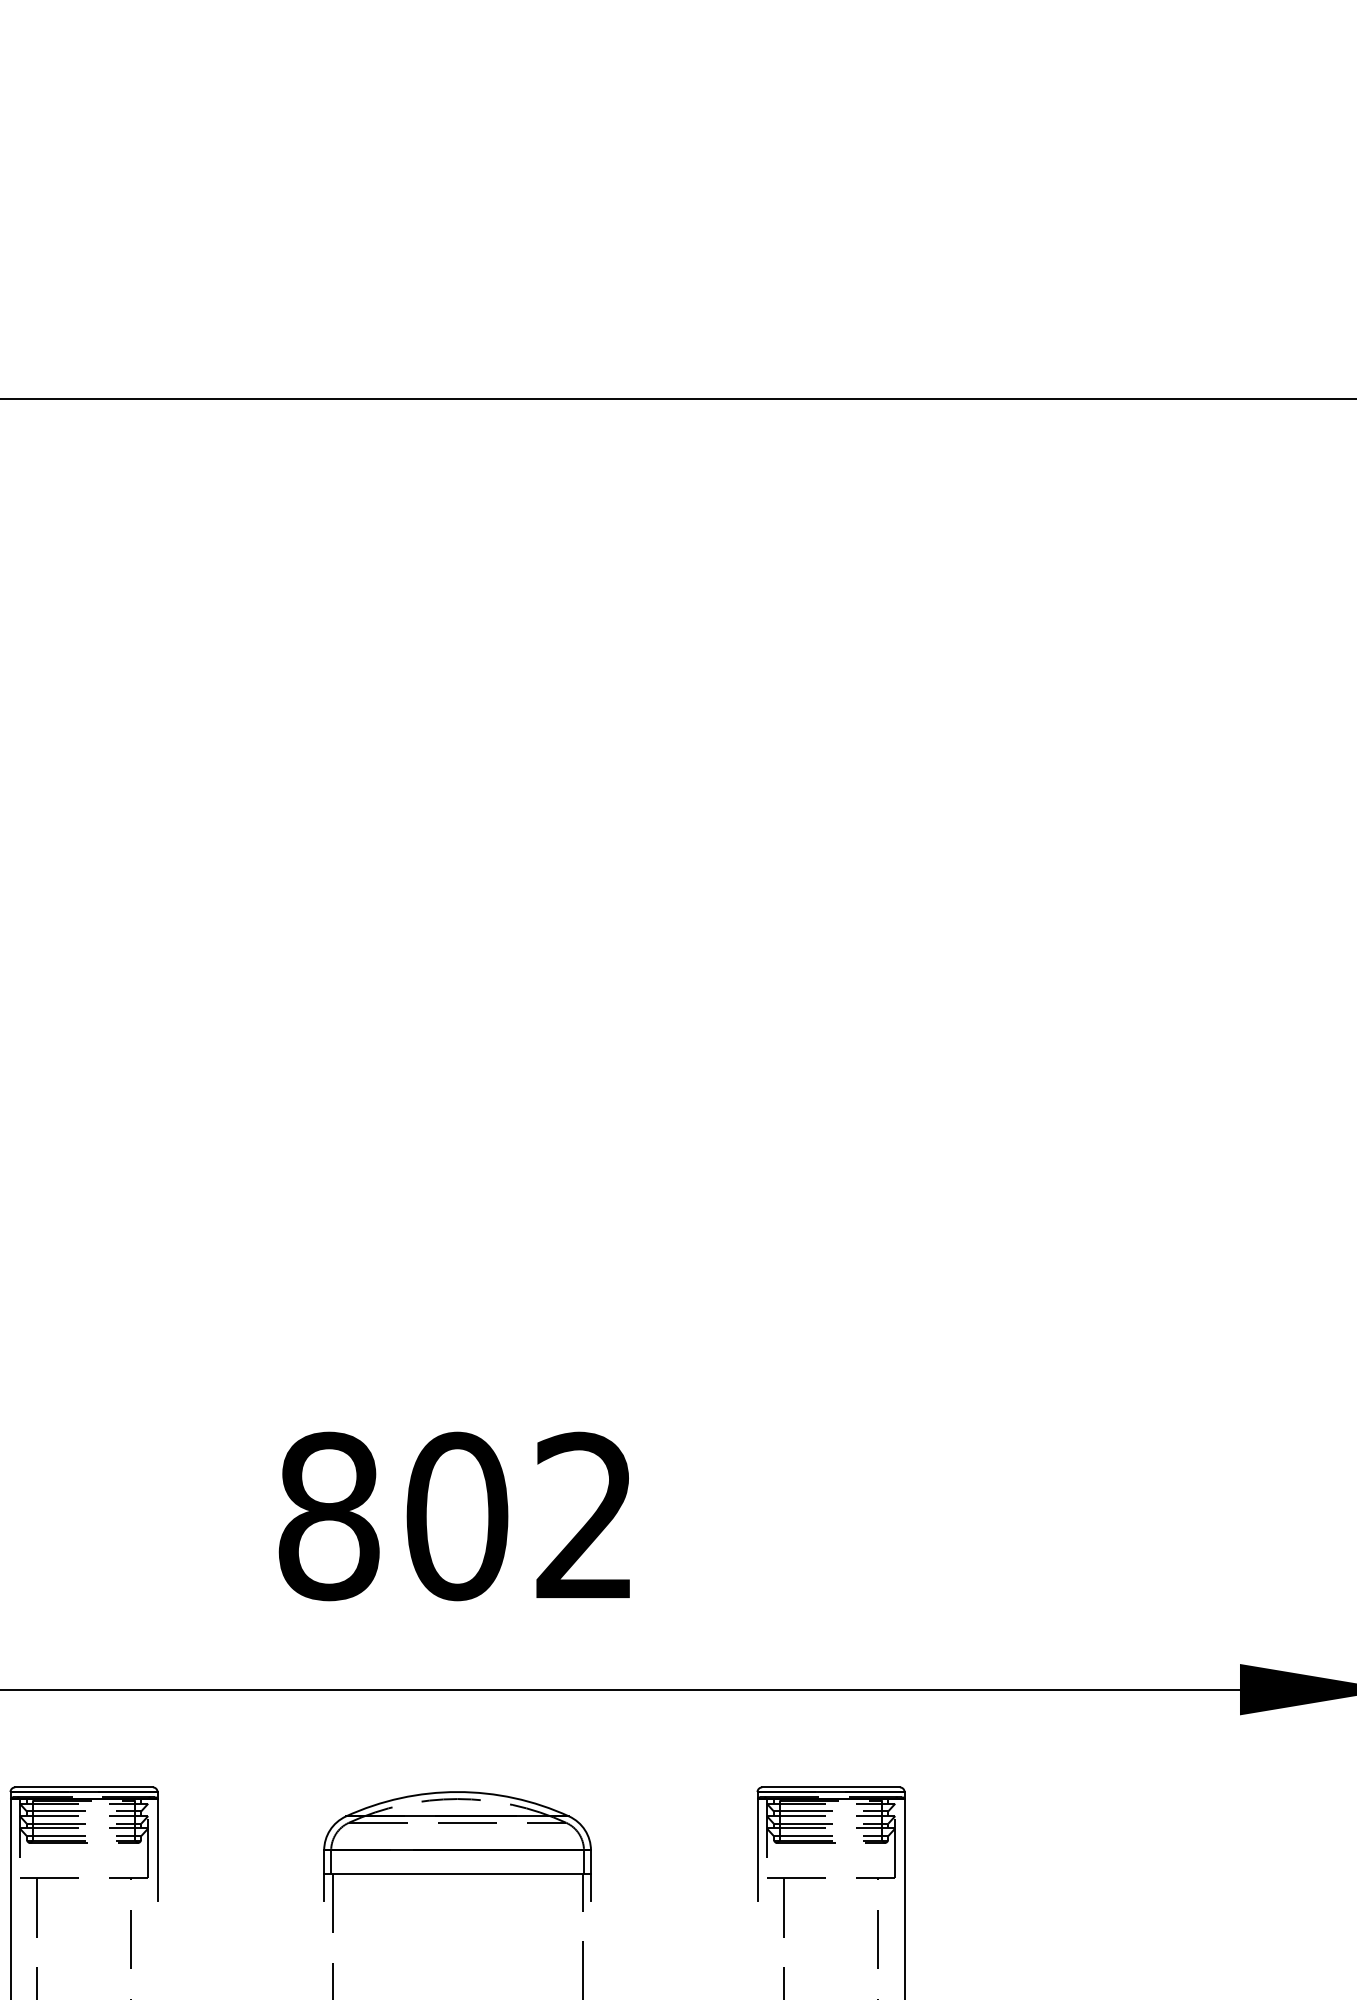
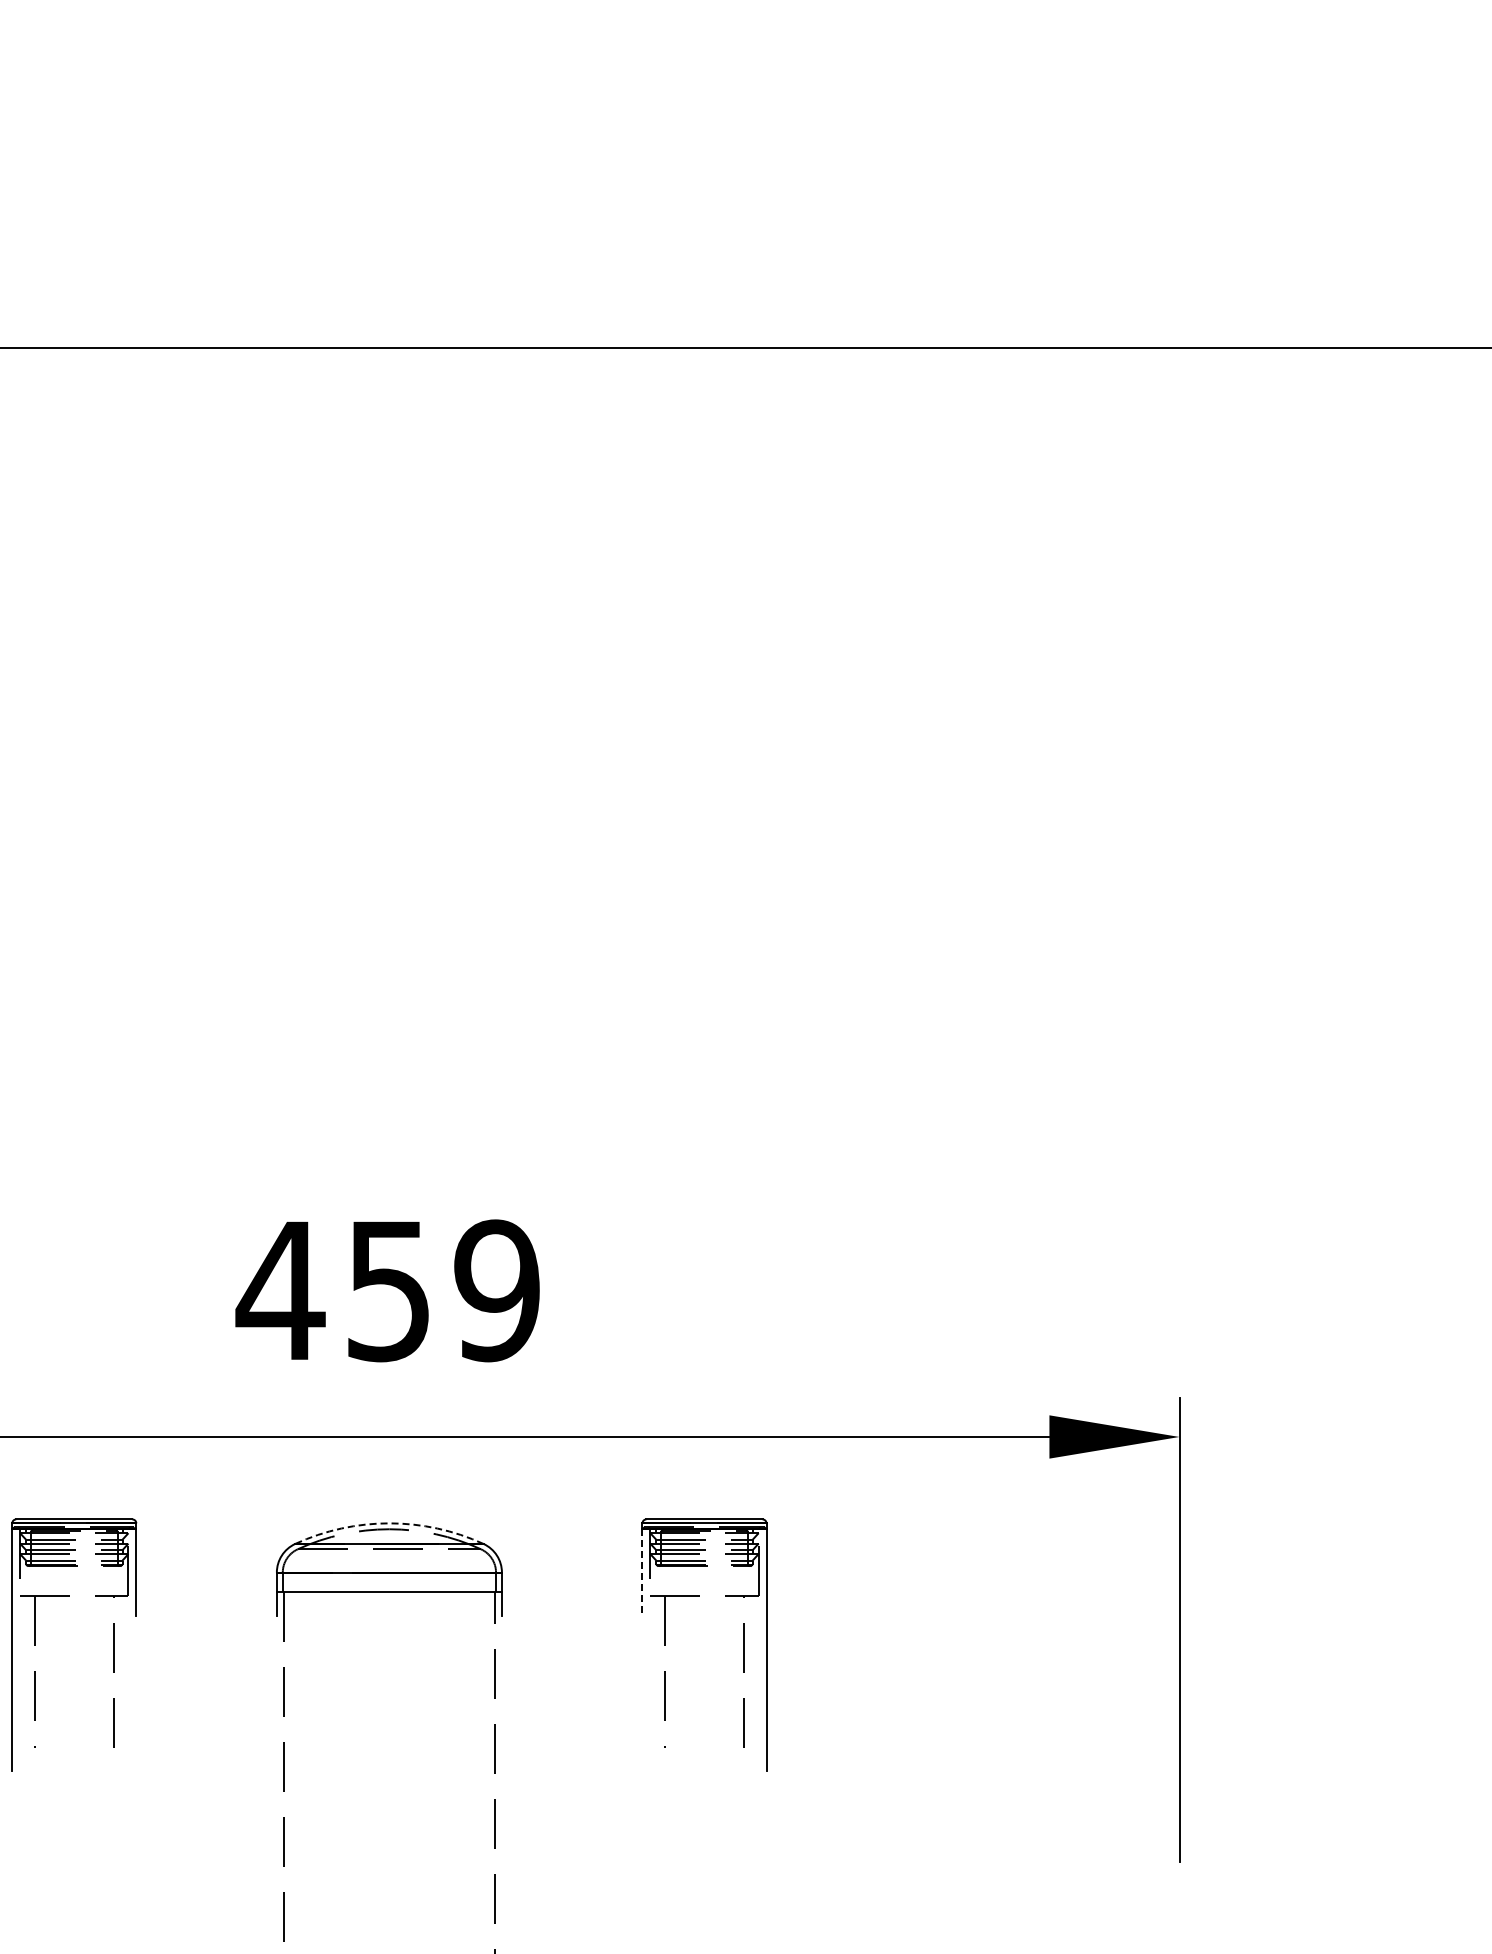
text: (455, 1516) -> (387, 1290), 802 -> 459
arc: (457, 1792) -> (389, 1523), solid -> dashed
line: (757, 1850) -> (642, 1572), solid -> dashed

